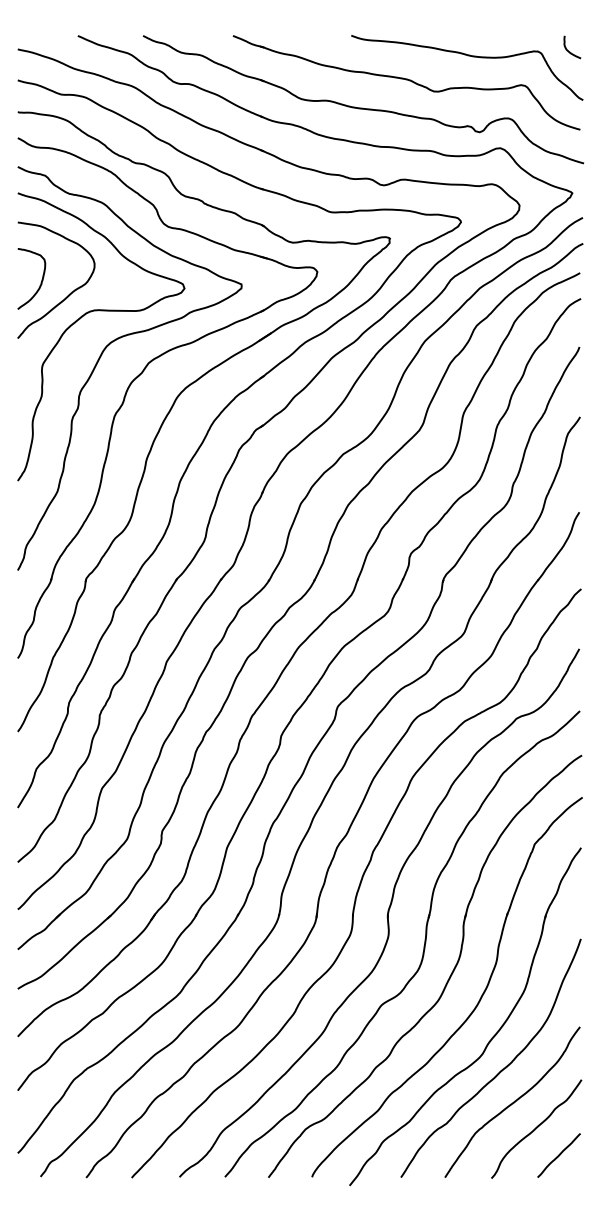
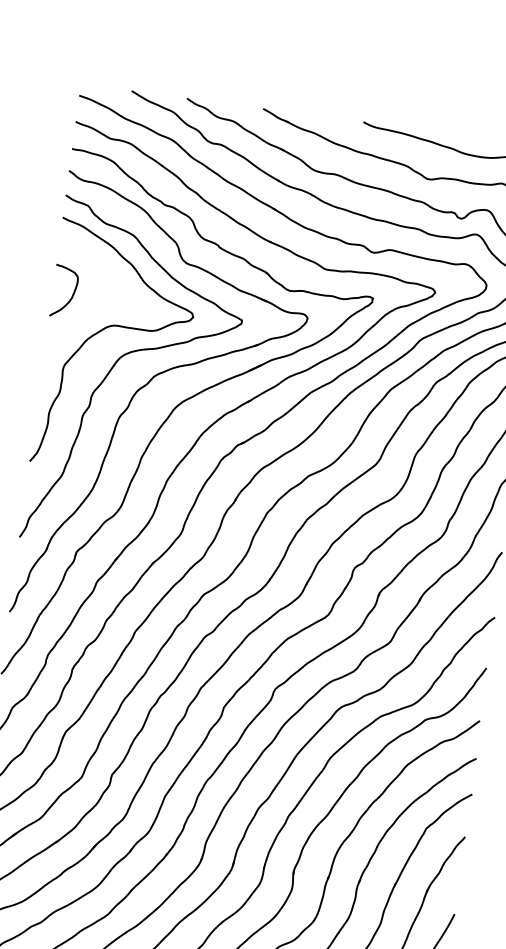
curve: (70, 292) -> (96, 307), removed

